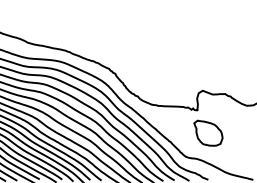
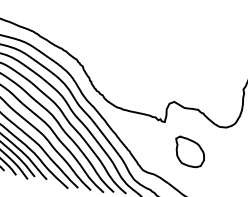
part: (208, 132) -> (189, 151), moved

